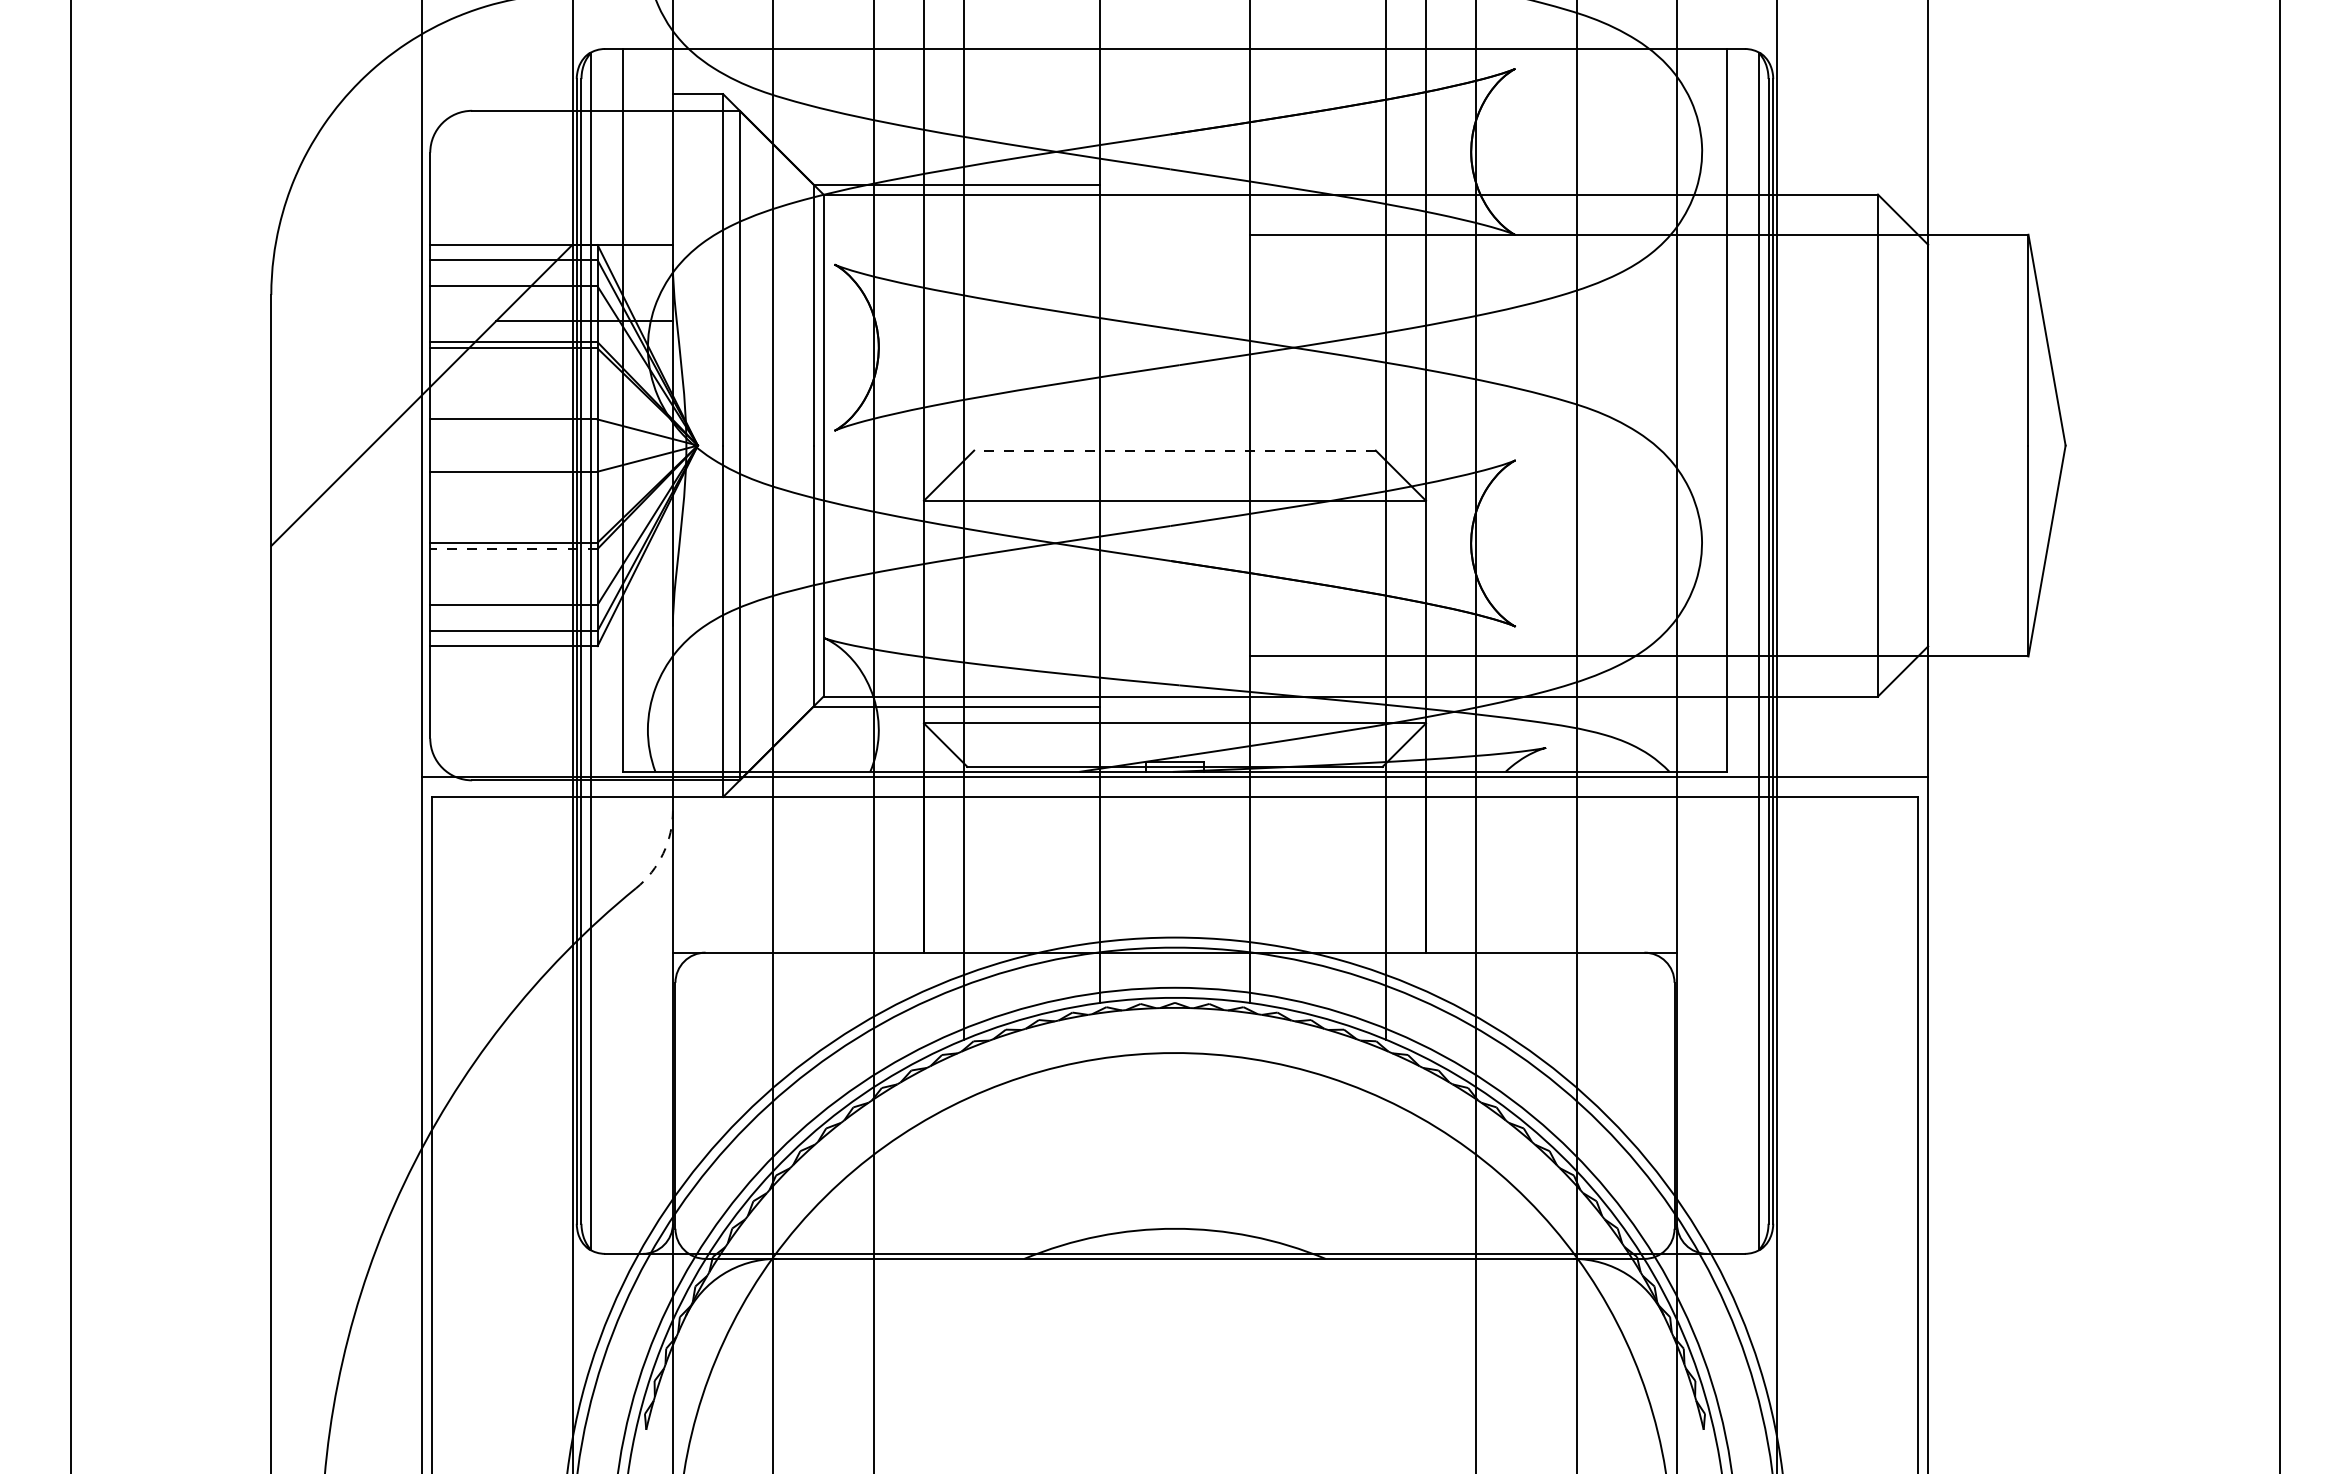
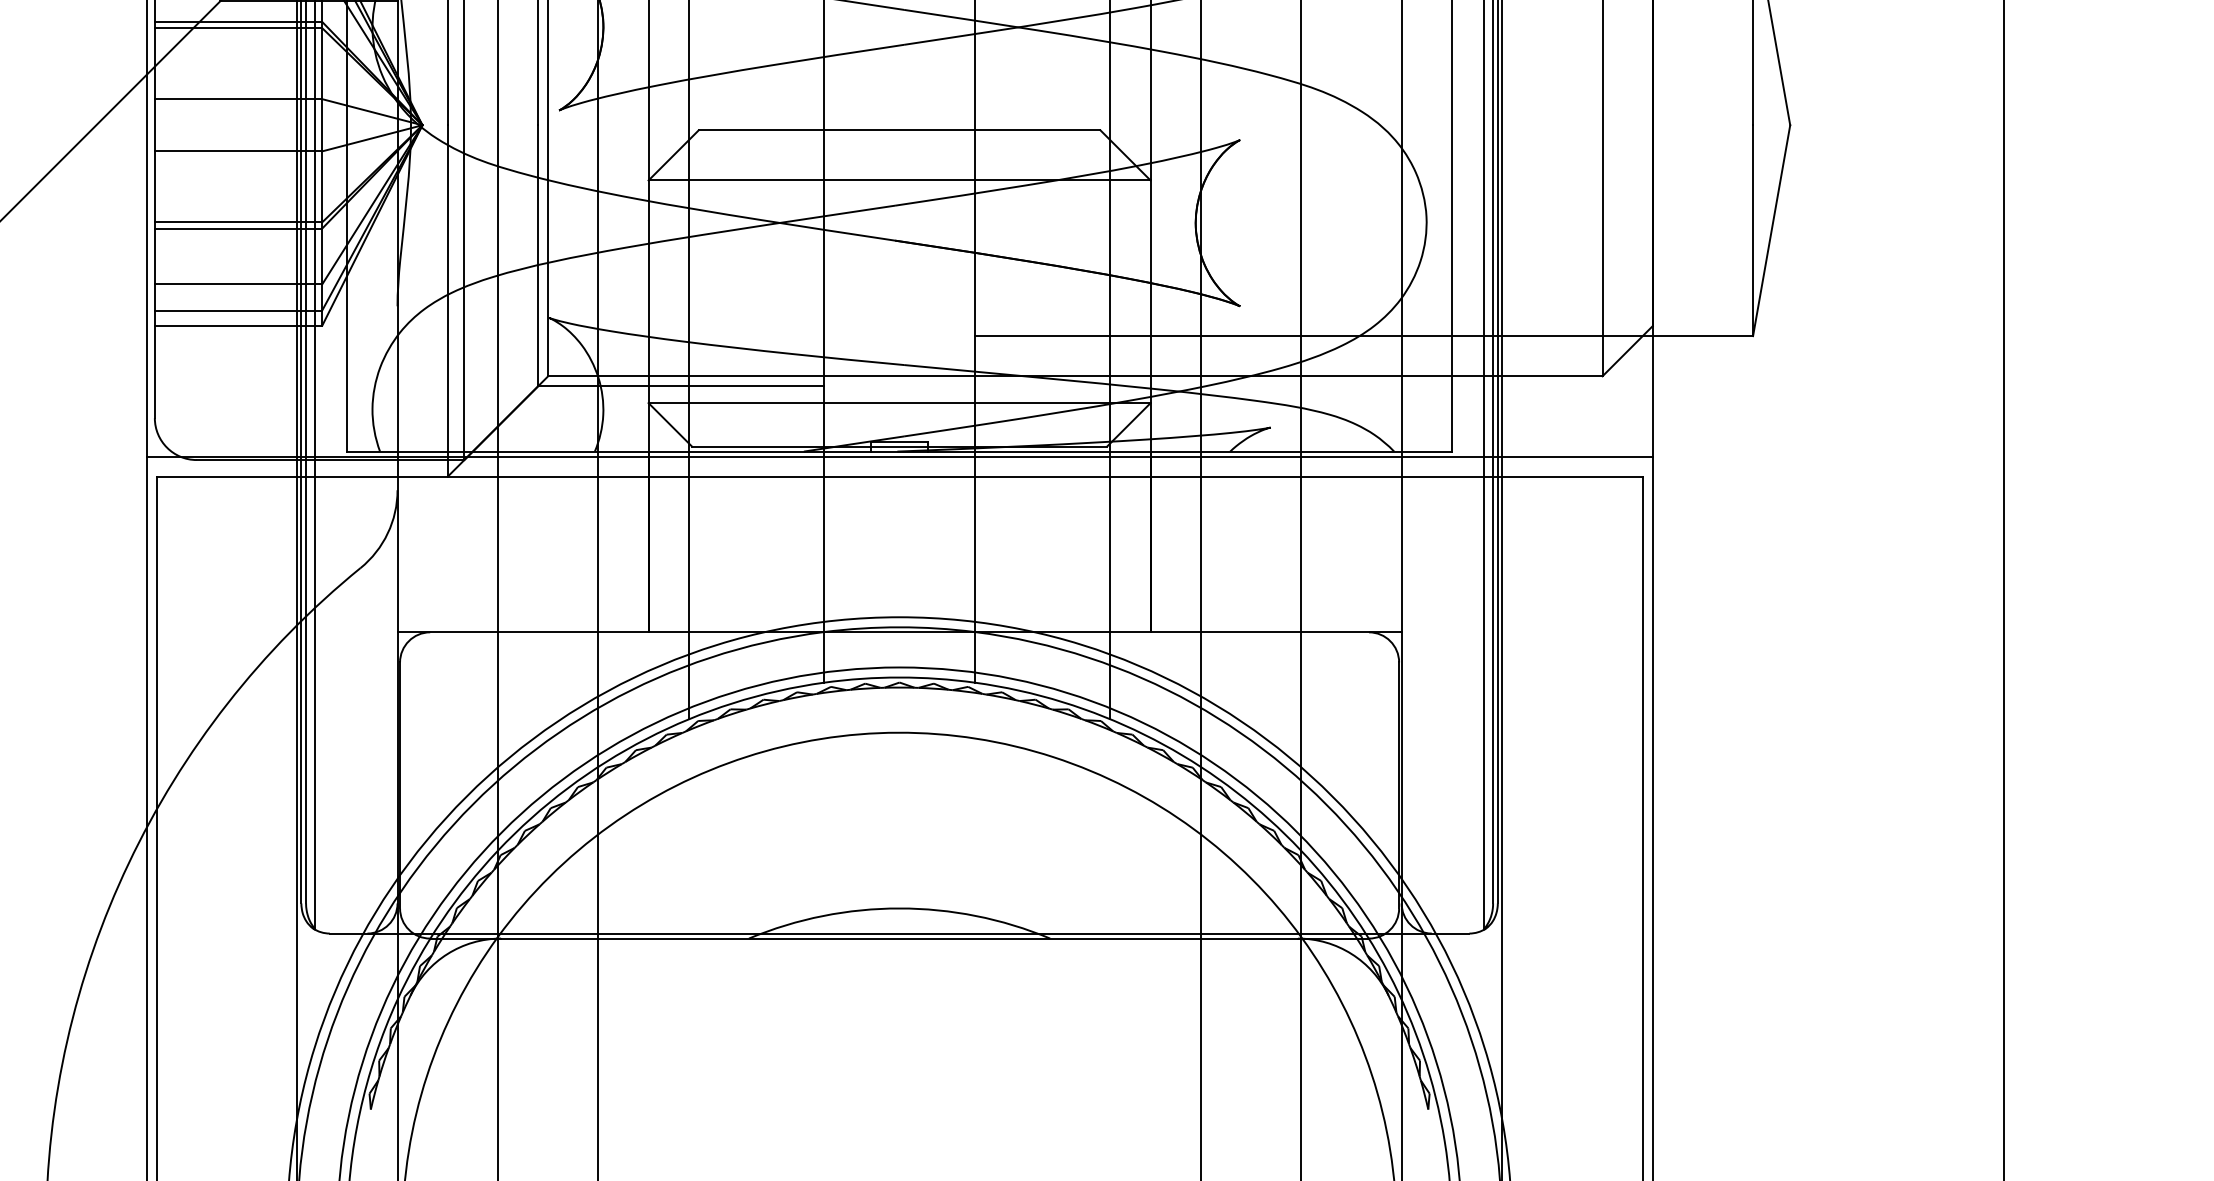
line: (1174, 450) -> (899, 130), dashed -> solid
line: (513, 548) -> (238, 228), dashed -> solid
arc: (663, 853) -> (388, 533), dashed -> solid

